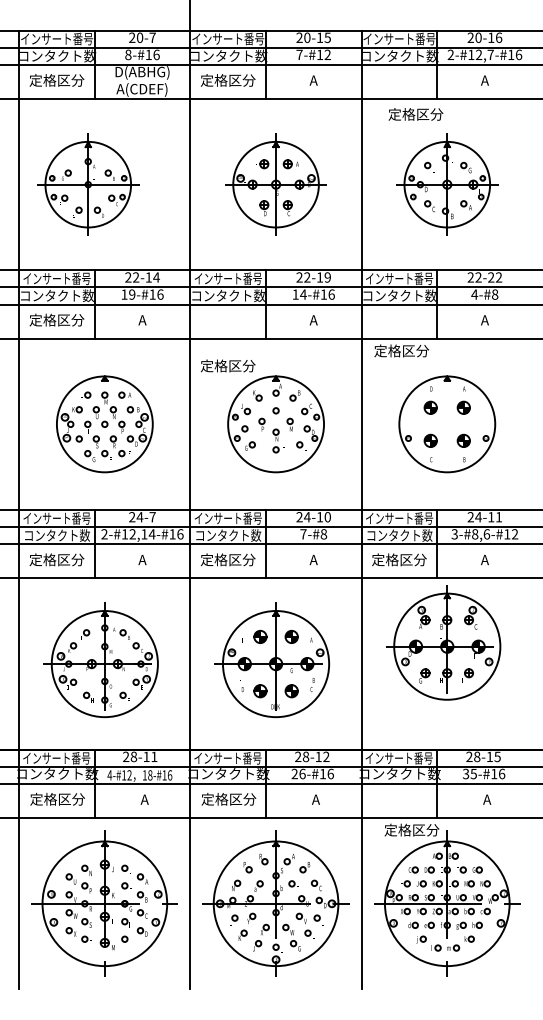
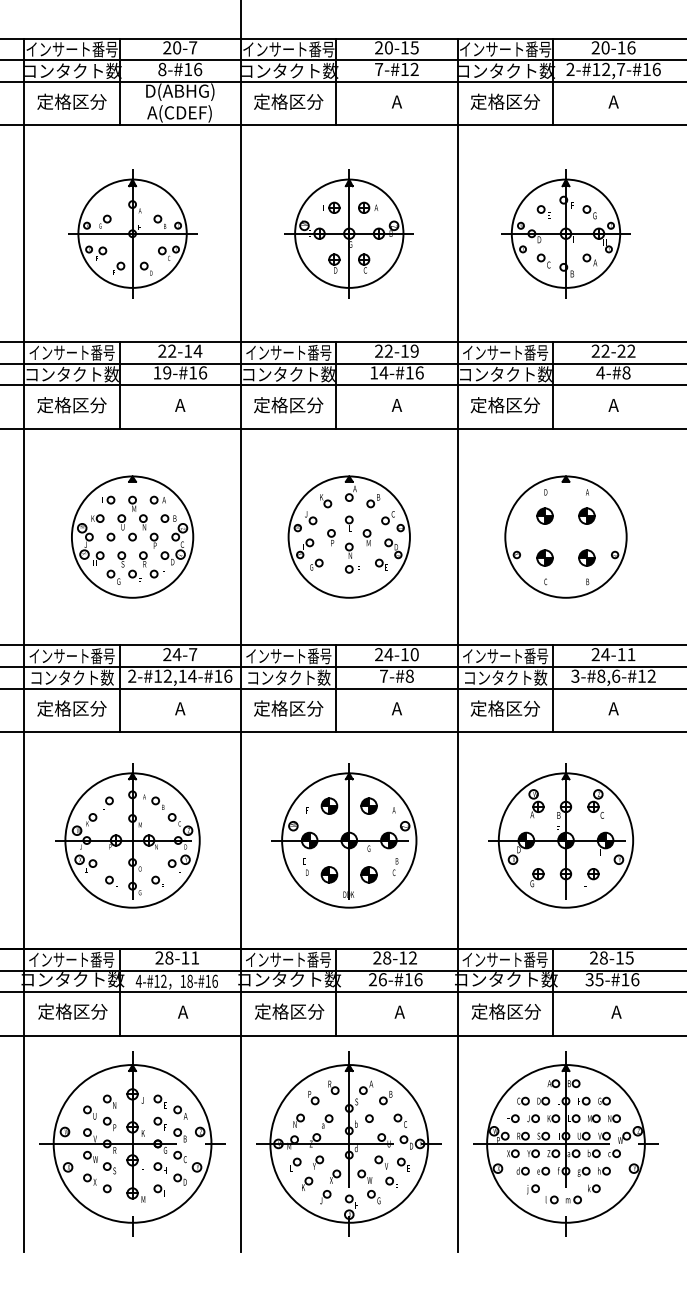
text: (416, 114) -> (505, 101), moved
part: (88, 184) -> (132, 233), moved
text: (401, 351) -> (504, 405), moved
text: (228, 366) -> (288, 405), moved
part: (443, 642) -> (561, 835), moved
text: (411, 829) -> (505, 1011), moved

